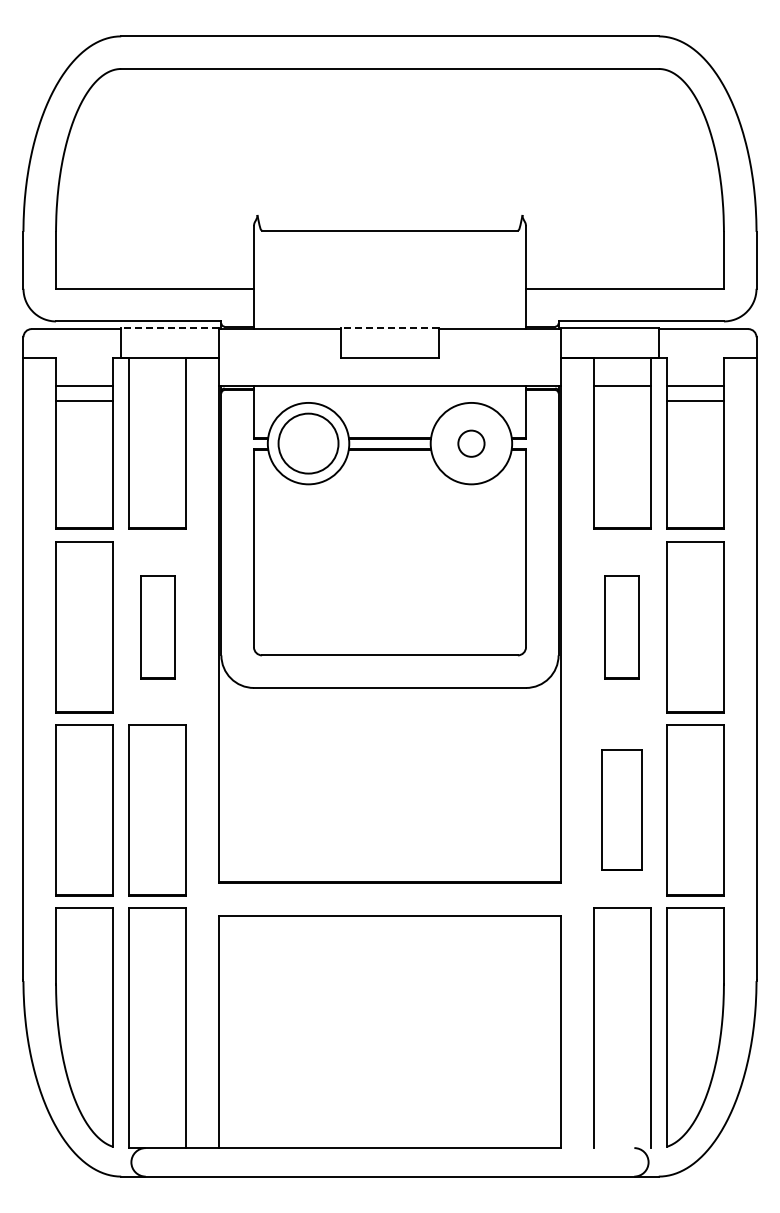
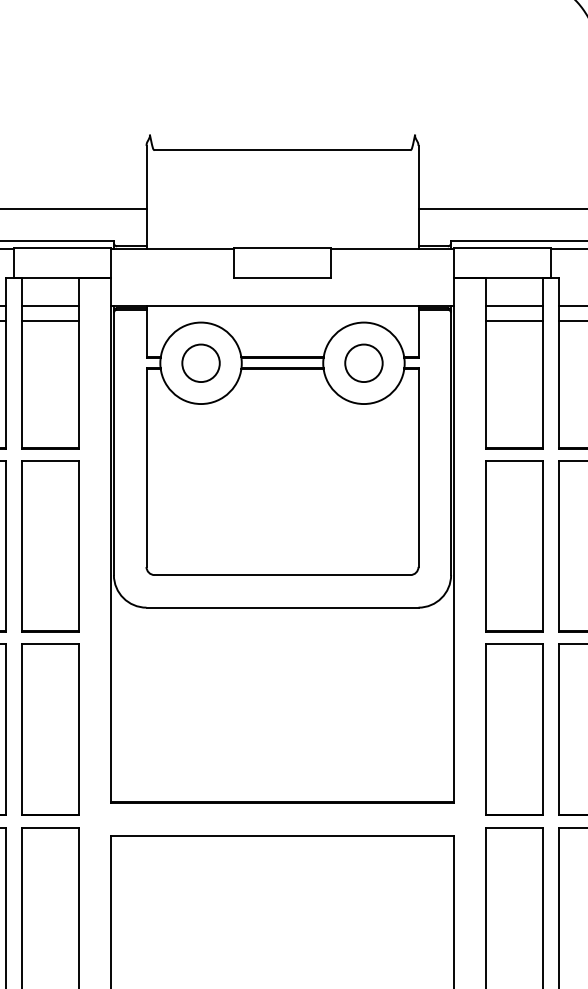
line: (170, 328) -> (63, 248), dashed -> solid
line: (389, 328) -> (282, 248), dashed -> solid
line: (157, 385) -> (50, 305), added
line: (157, 400) -> (50, 320), added
line: (621, 400) -> (514, 320), added
circle: (308, 443) -> (201, 363), size x0.62
circle: (471, 443) -> (364, 363), size x1.43
part: (157, 627) -> (50, 547), size x1.67
part: (622, 627) -> (515, 547), size x1.67
part: (622, 810) -> (515, 730), size x1.43

